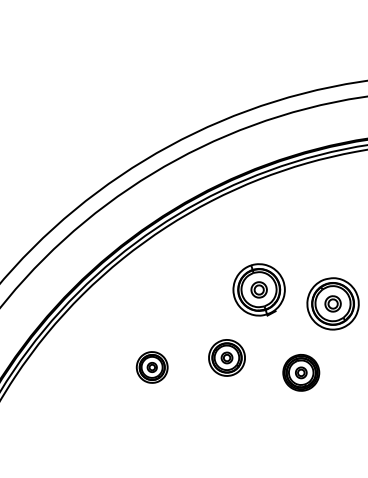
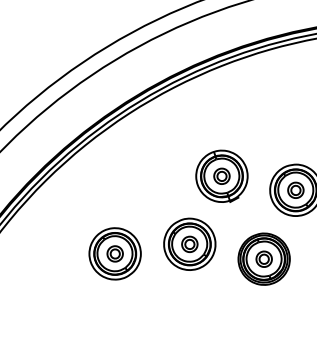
part: (226, 357) -> (189, 243), size x1.43
part: (151, 367) -> (114, 253), size x1.67
part: (300, 372) -> (263, 258), size x1.43

